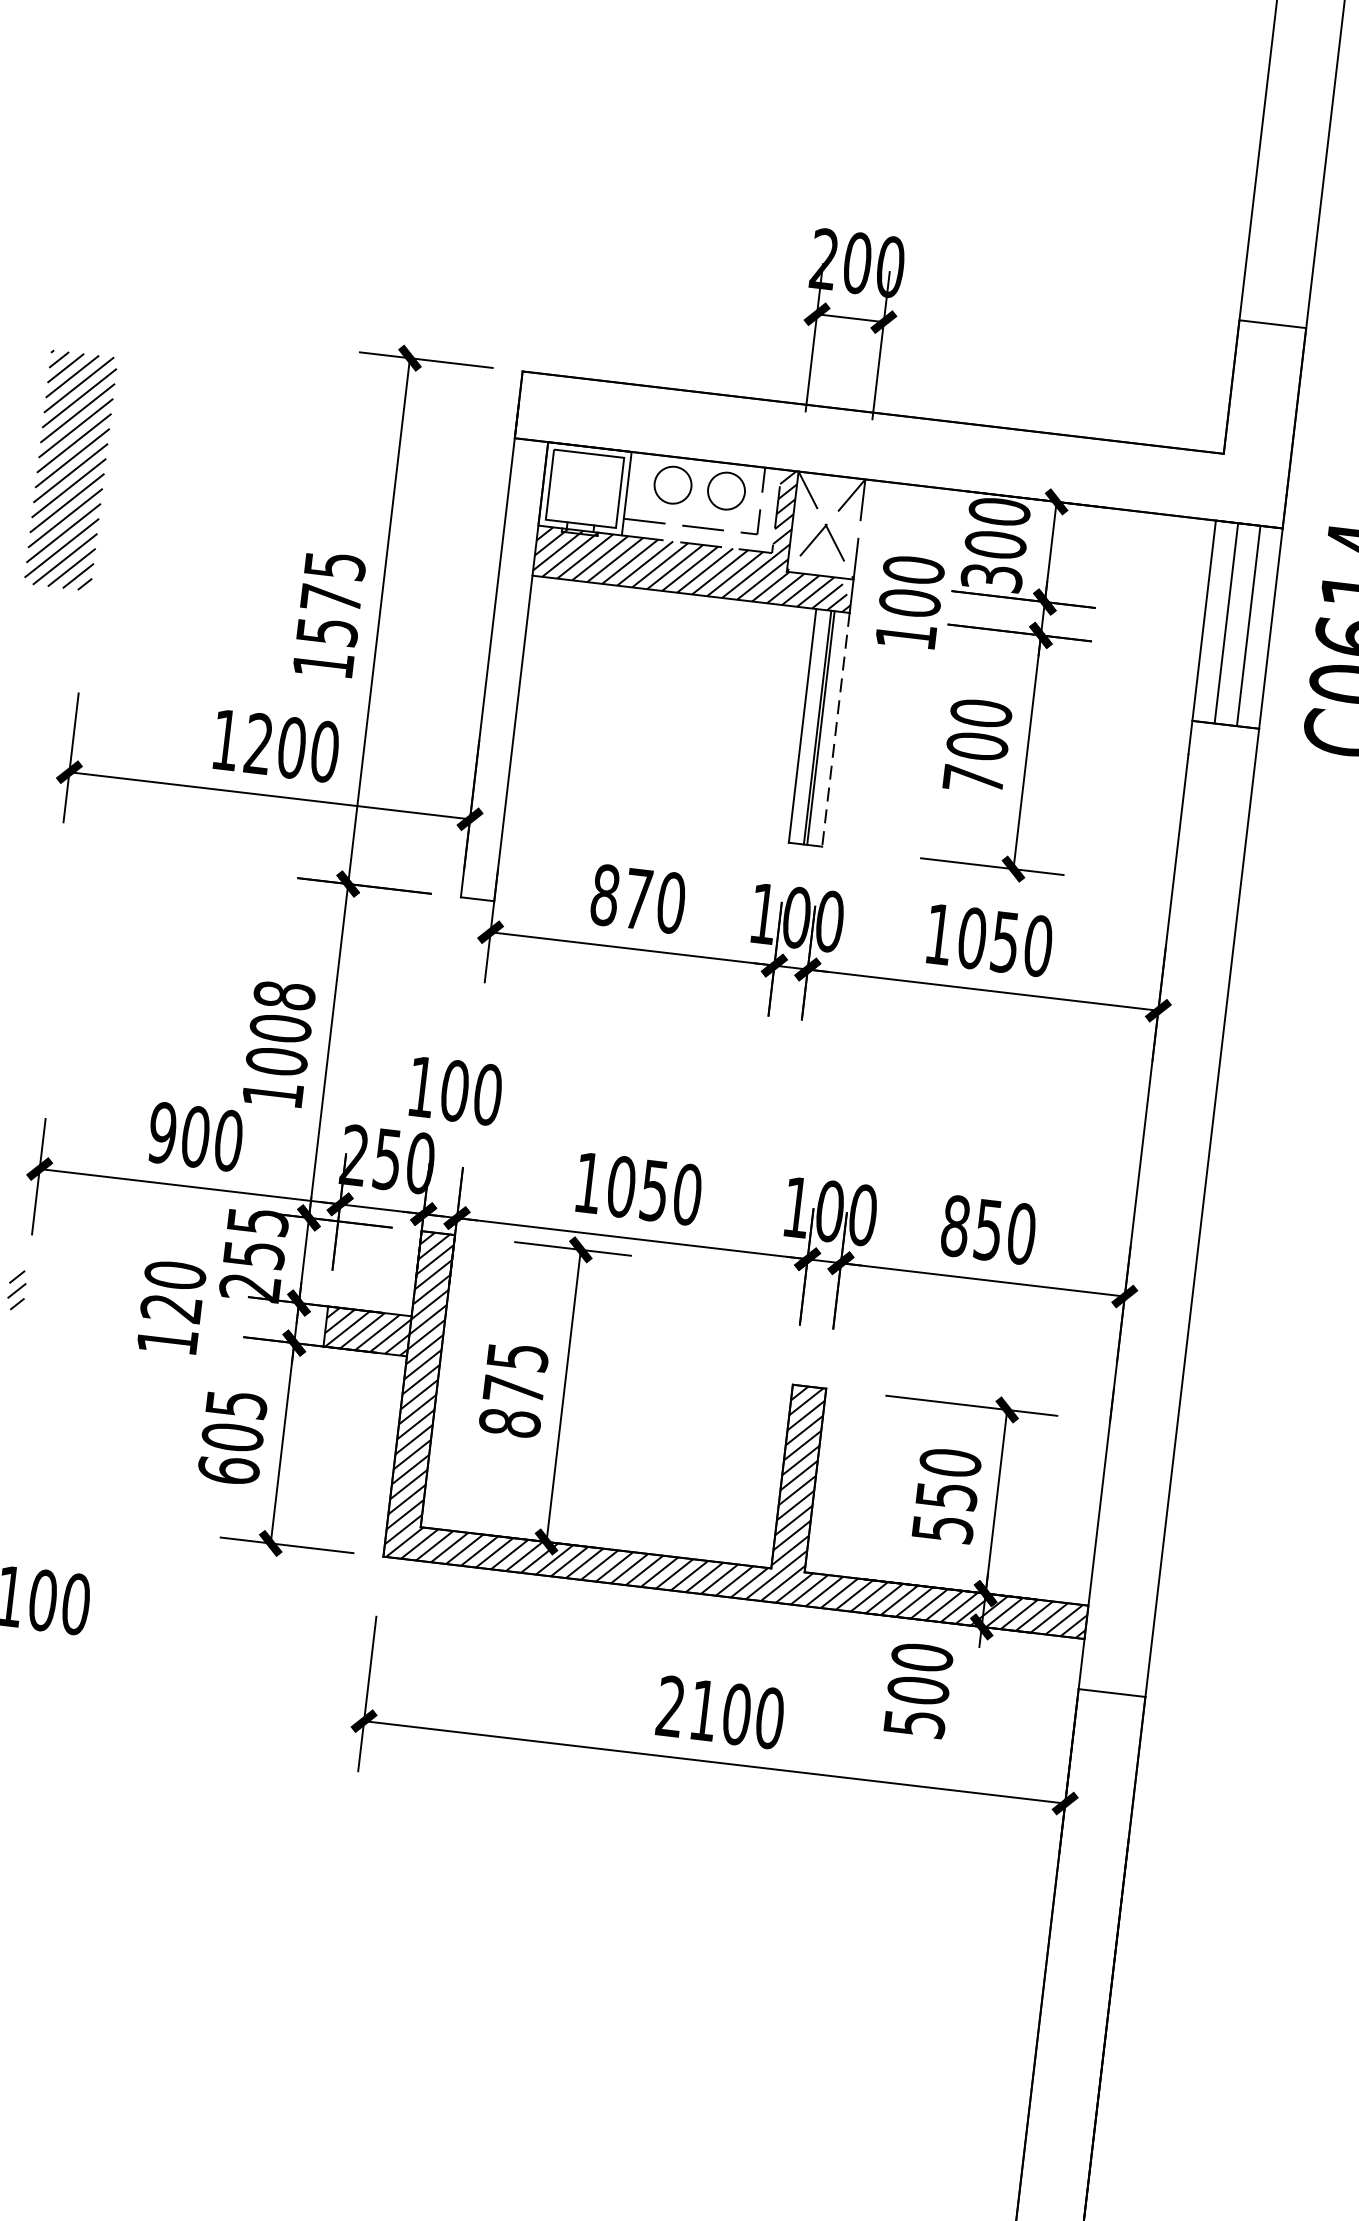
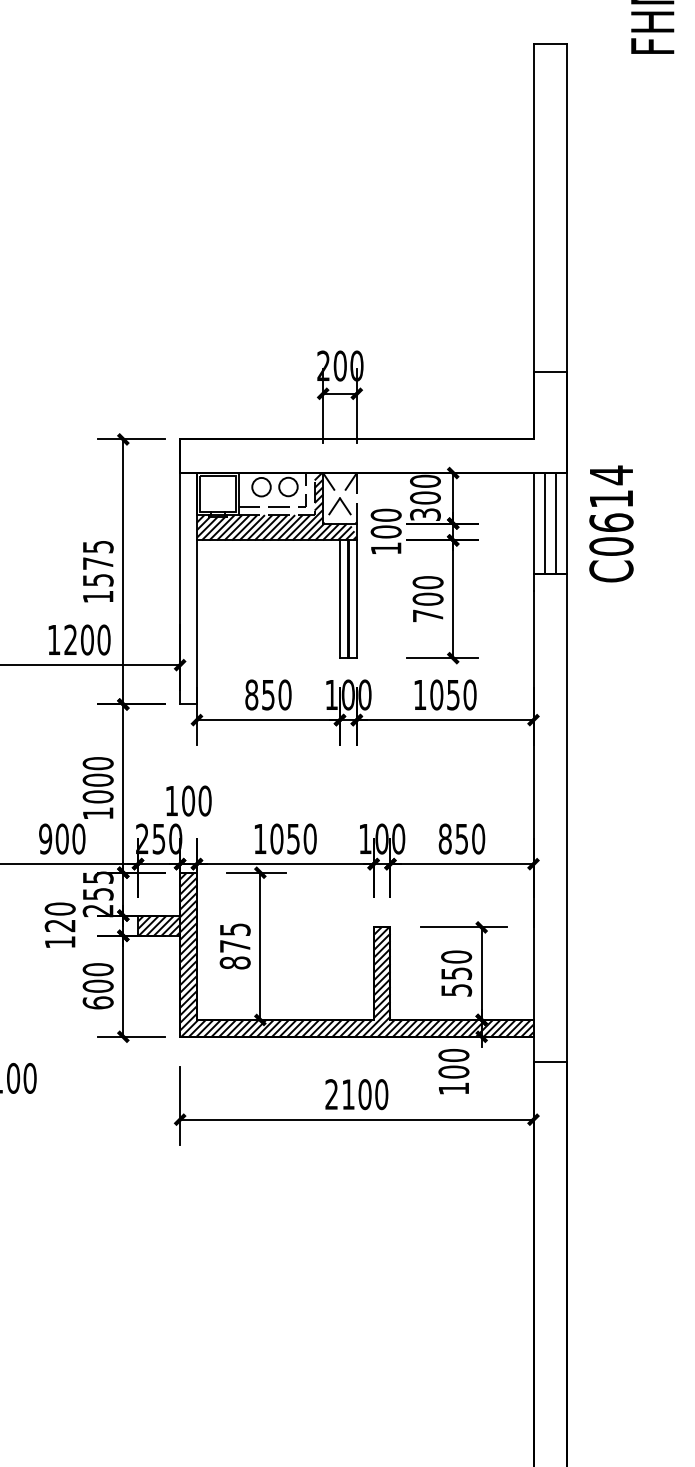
line: (835, 730) -> (356, 599), dashed -> solid
text: (638, 900) -> (268, 695), 870 -> 850
text: (285, 995) -> (98, 763), 1008 -> 1000
text: (235, 1403) -> (97, 969), 605 -> 600
text: (915, 1723) -> (454, 1088), 500 -> 100

